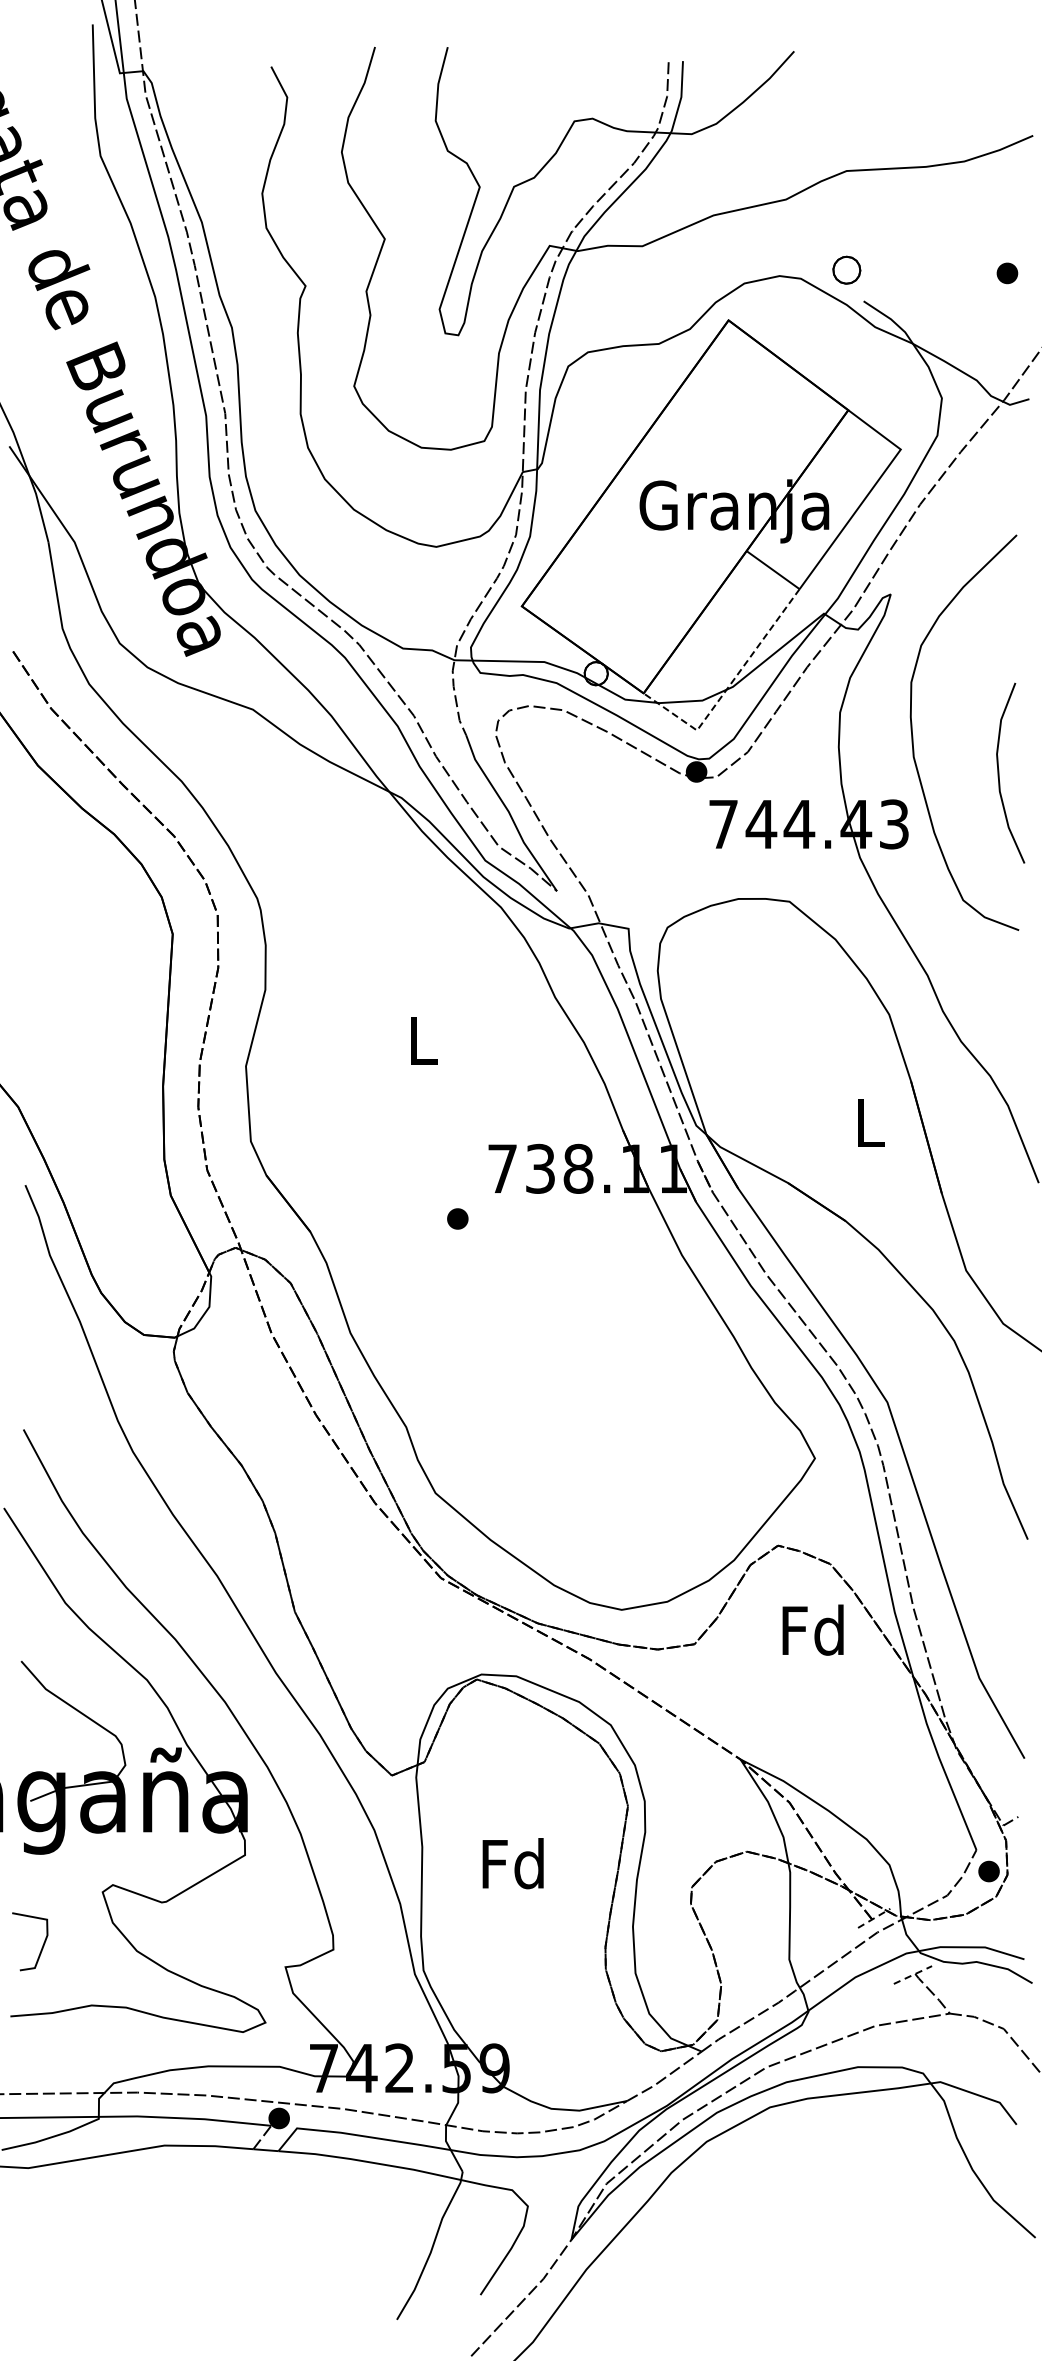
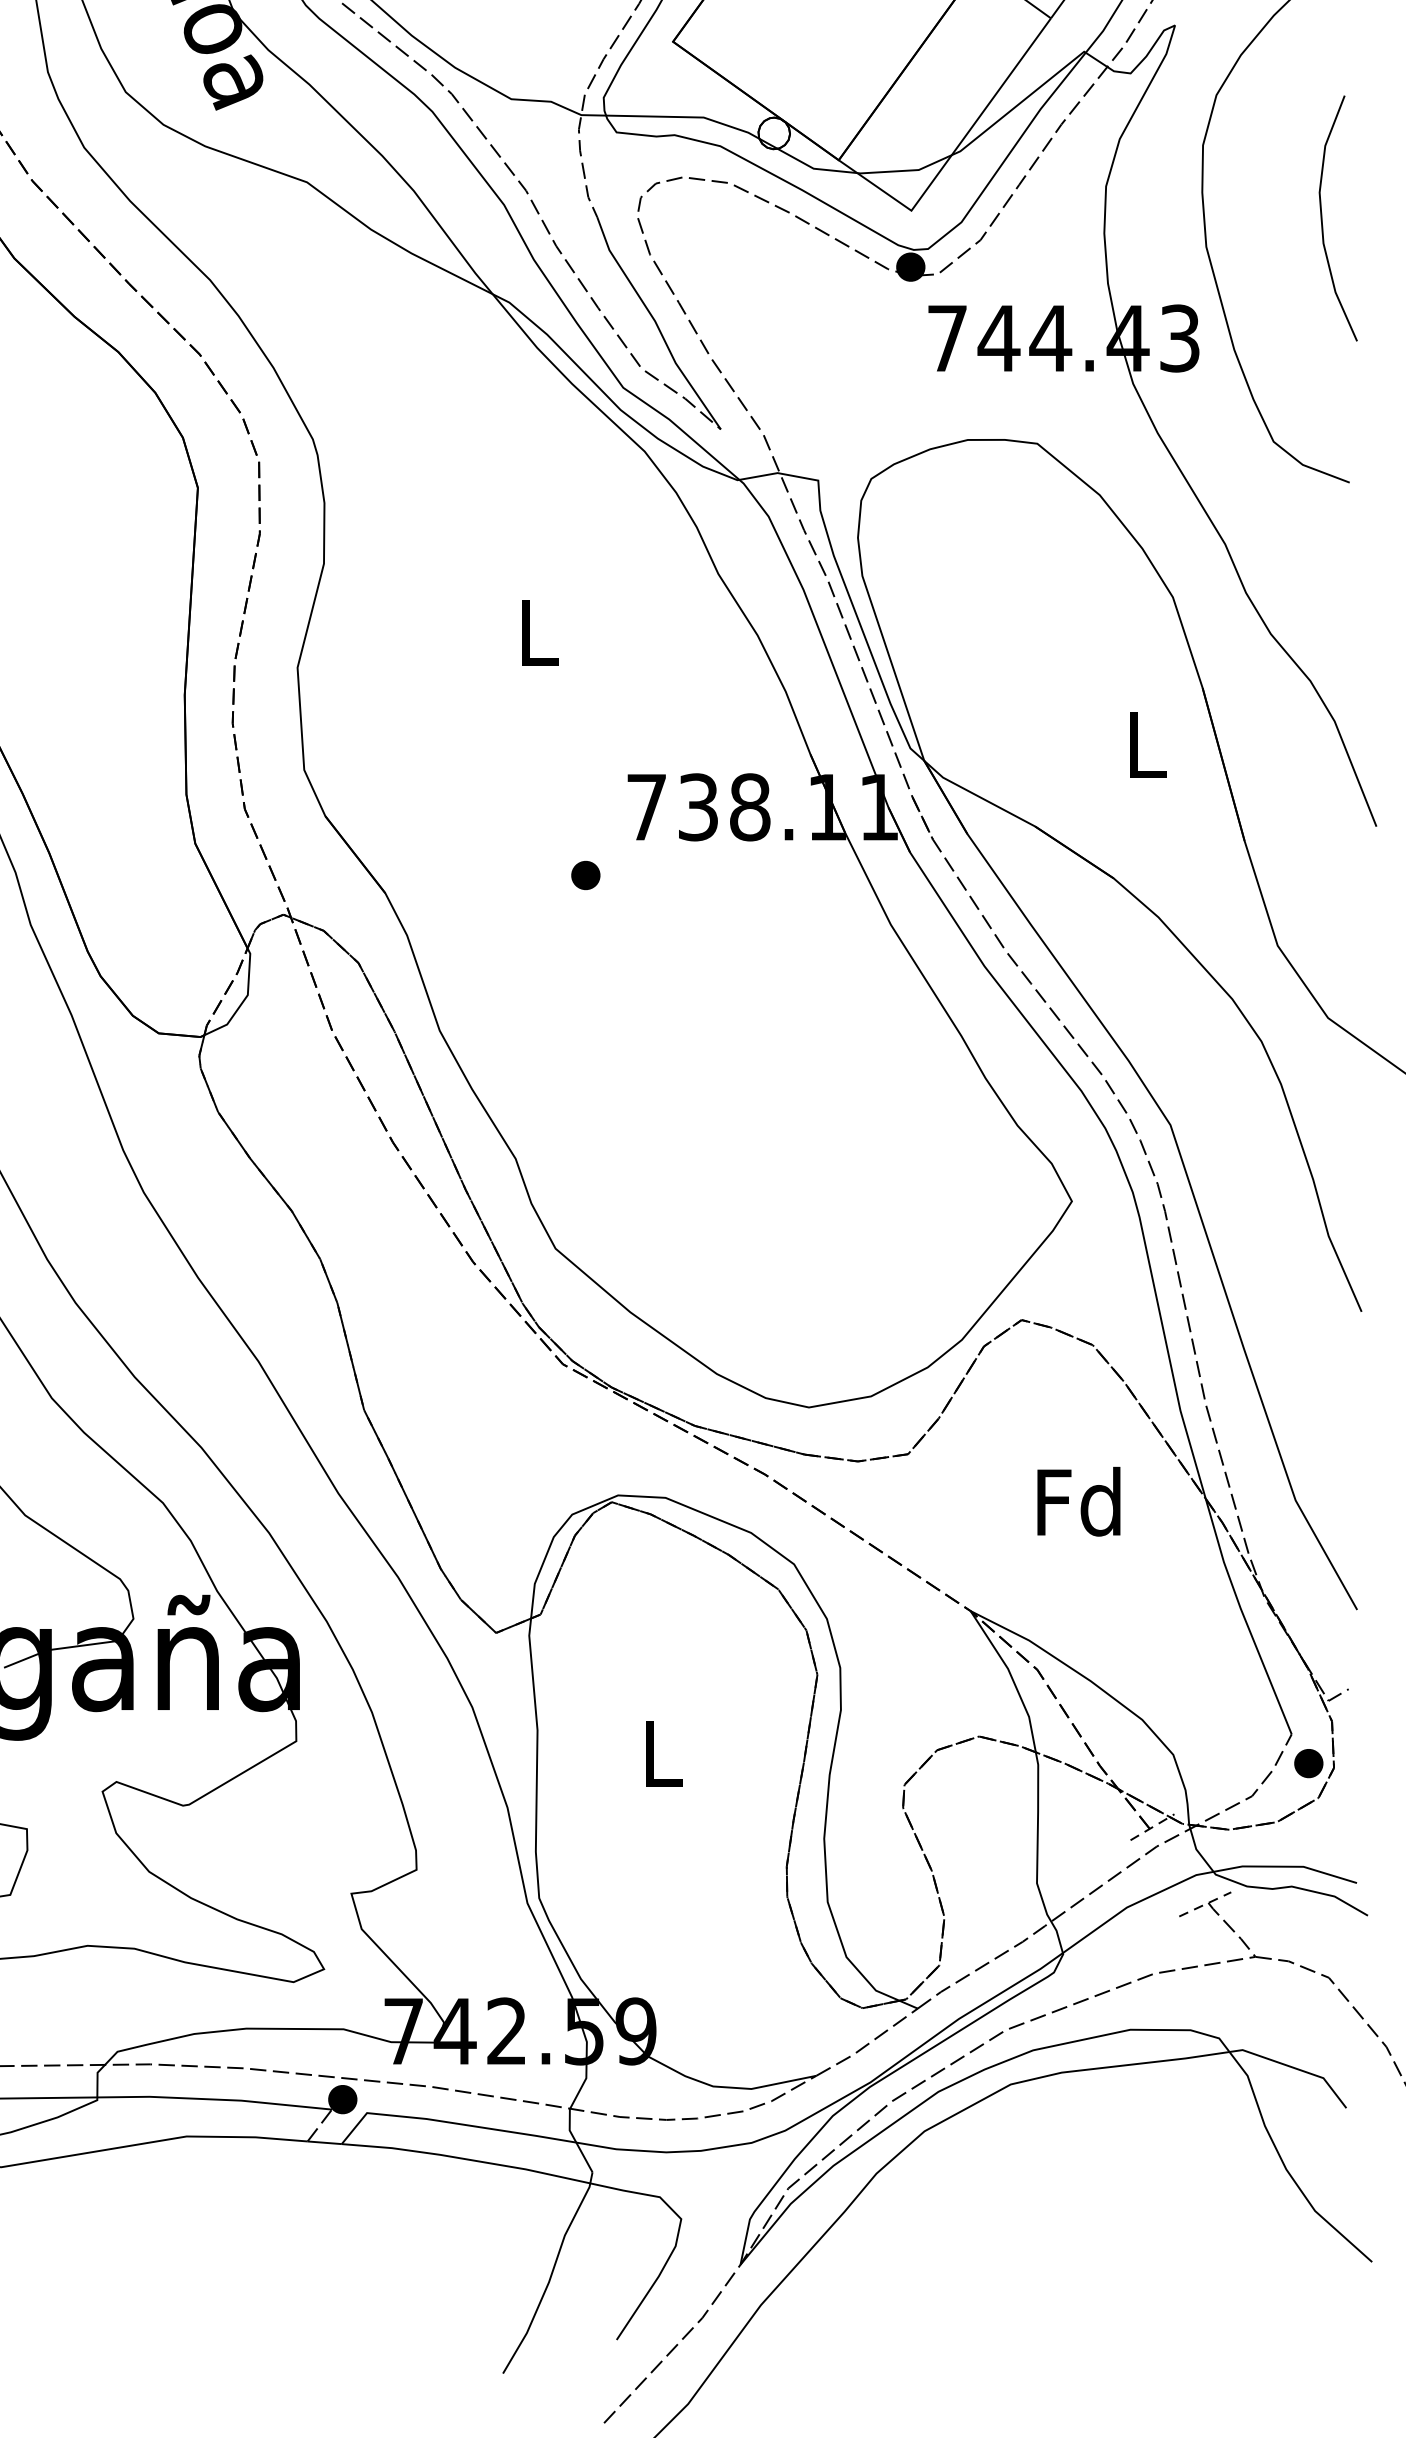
line: (728, 686) -> (954, 150), dashed -> solid
curve: (999, 772) -> (1323, 217), moved
text: (812, 1629) -> (1078, 1500), moved
text: (512, 1863) -> (660, 1752), Fd -> L

